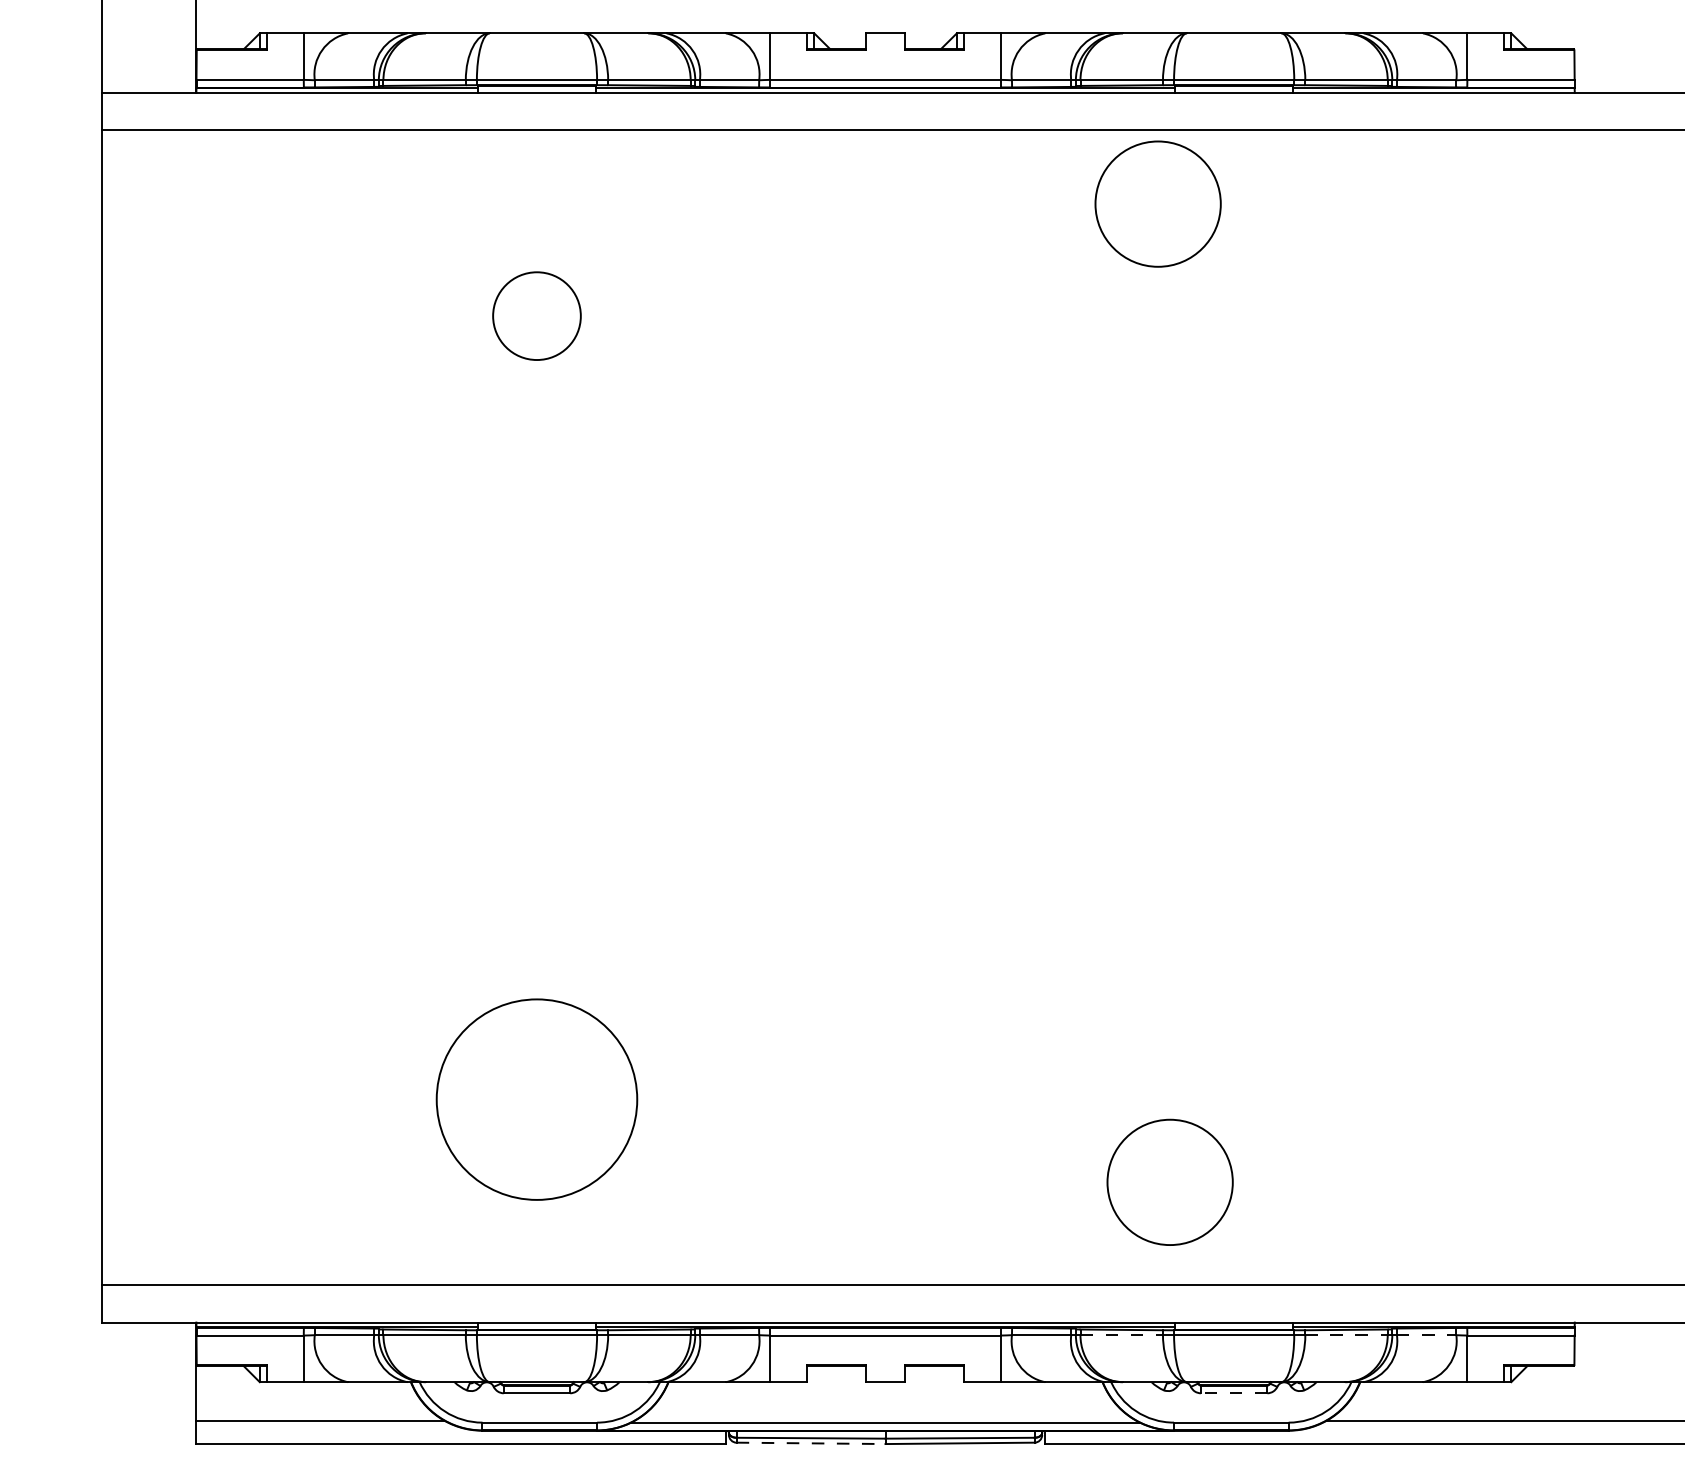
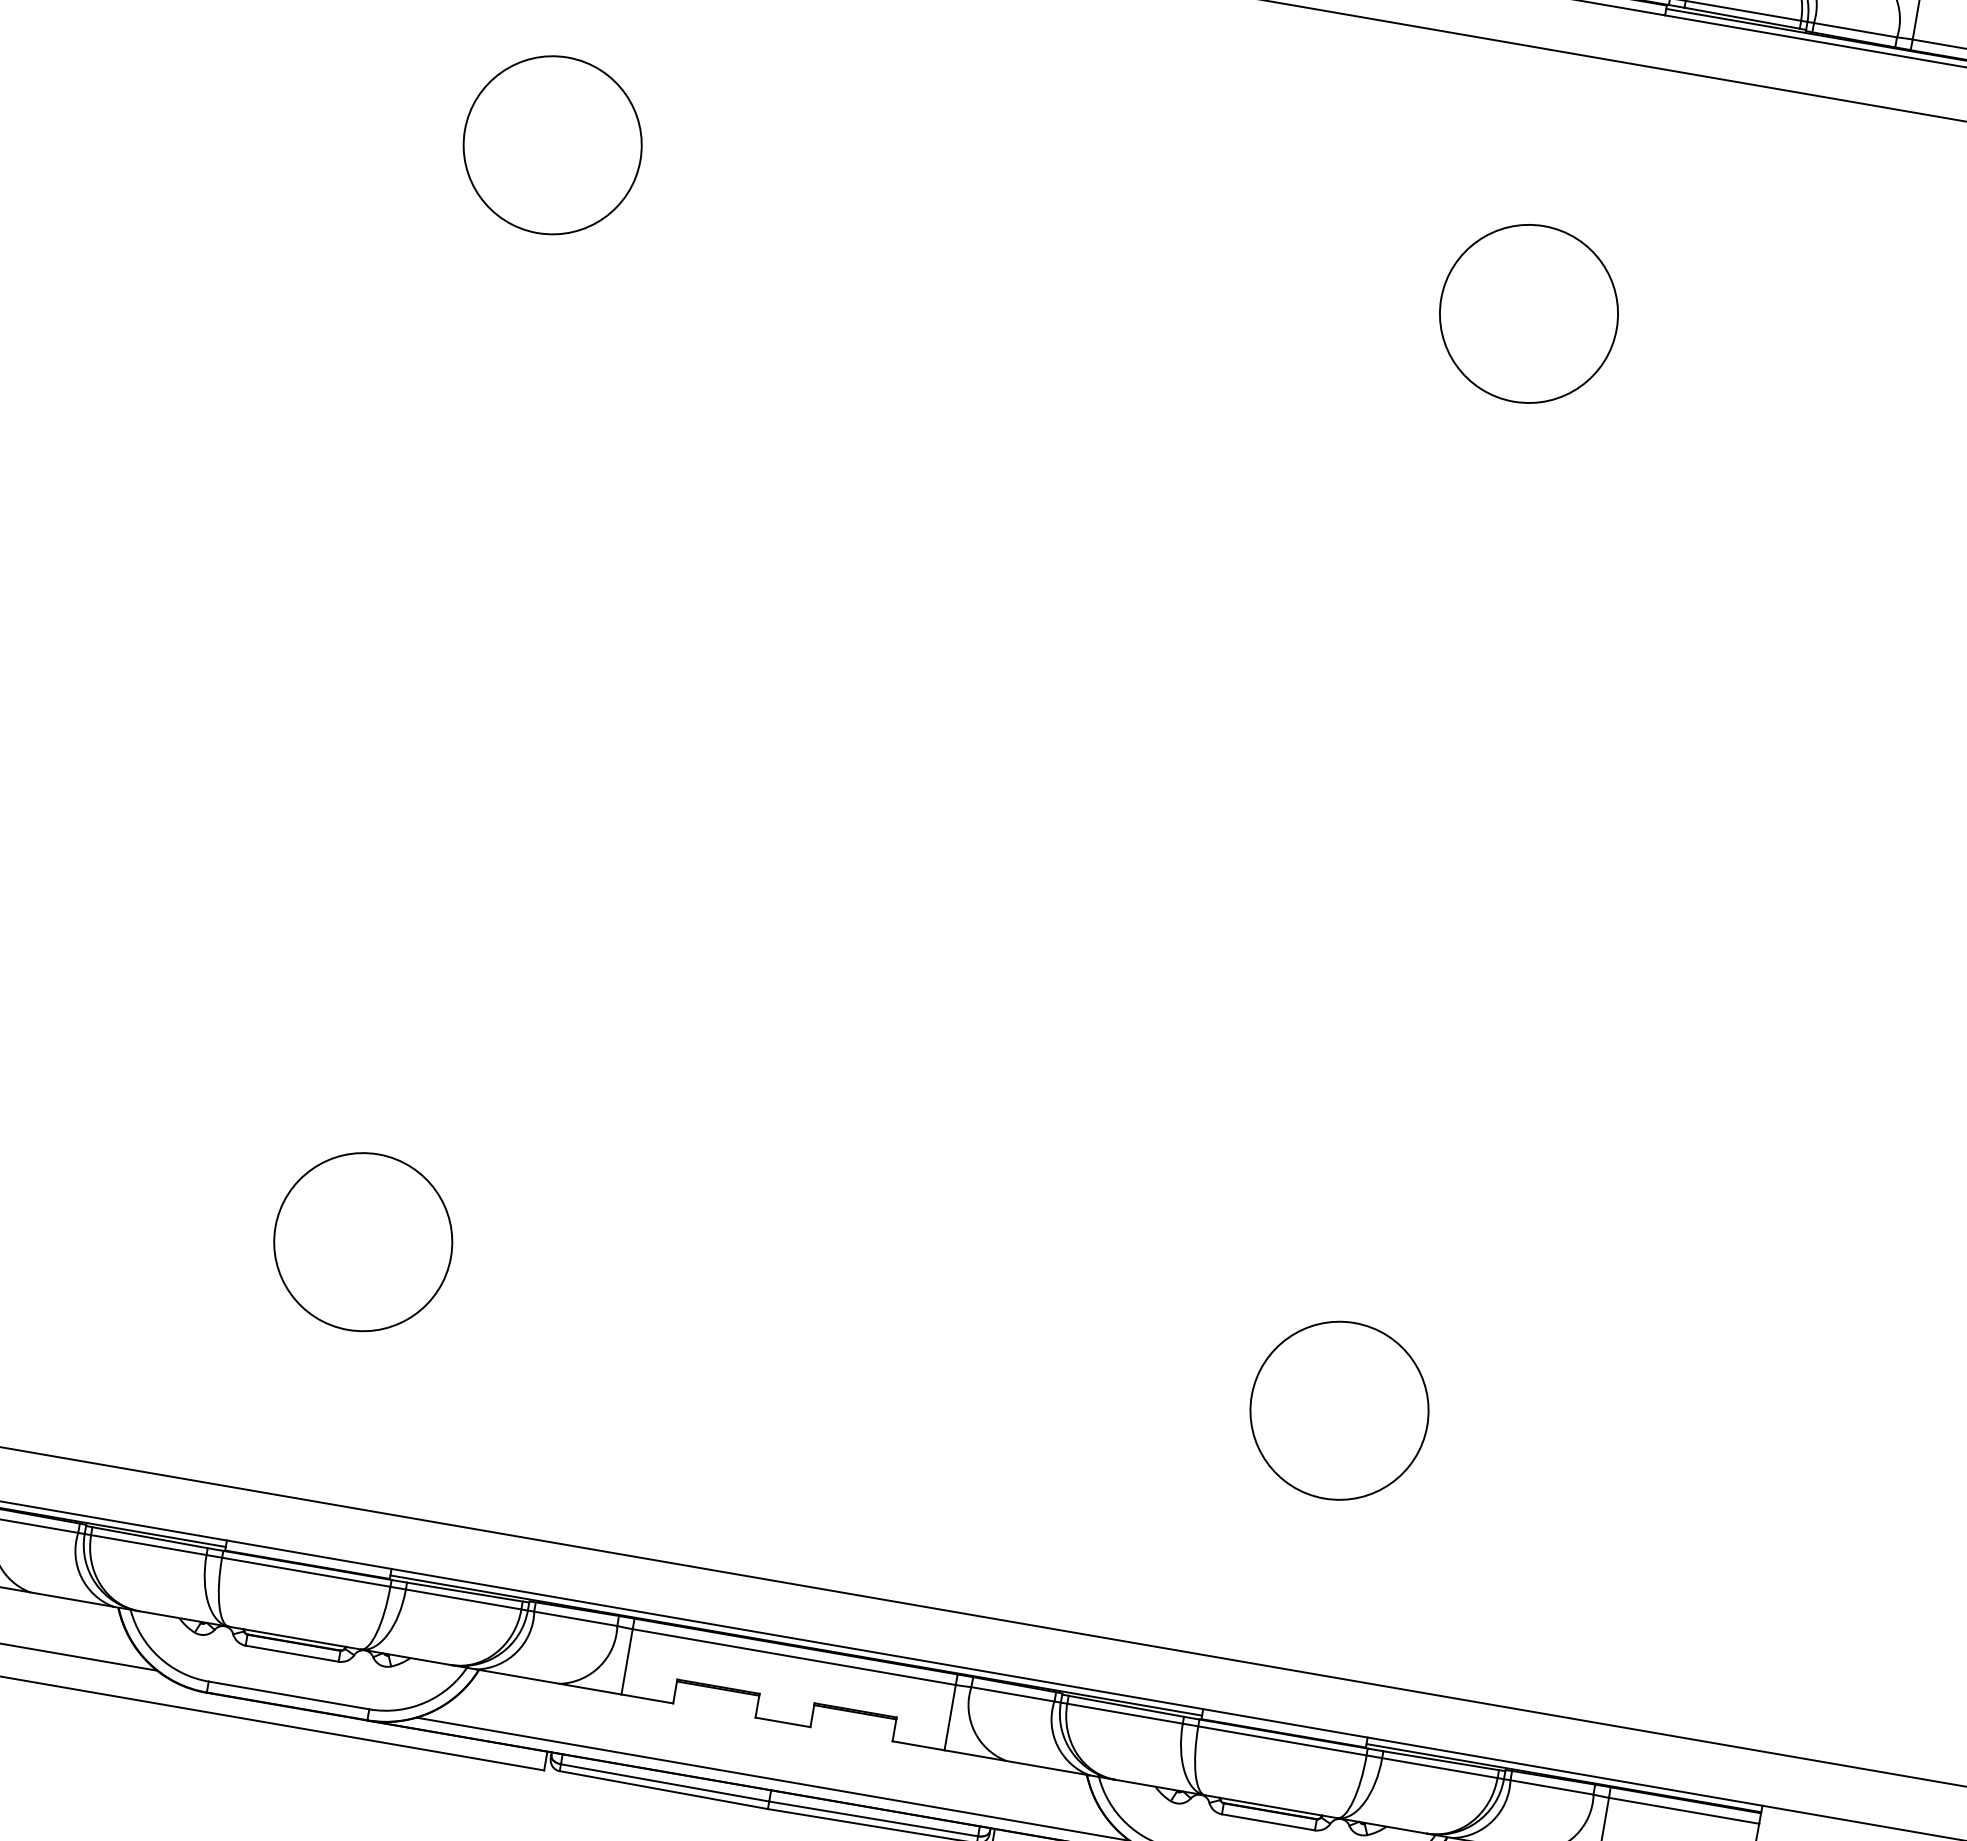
circle: (1157, 203) -> (1528, 312), moved
circle: (536, 315) -> (552, 144), size x1.43
circle: (536, 1098) -> (362, 1240), size x0.62
circle: (1169, 1181) -> (1338, 1409), moved
line: (1122, 1335) -> (1126, 1714), dashed -> solid
line: (1347, 1335) -> (1441, 1768), dashed -> solid
line: (1426, 1335) -> (1551, 1787), dashed -> solid
line: (1233, 1393) -> (1267, 1822), dashed -> solid
line: (811, 1443) -> (664, 1790), dashed -> solid

